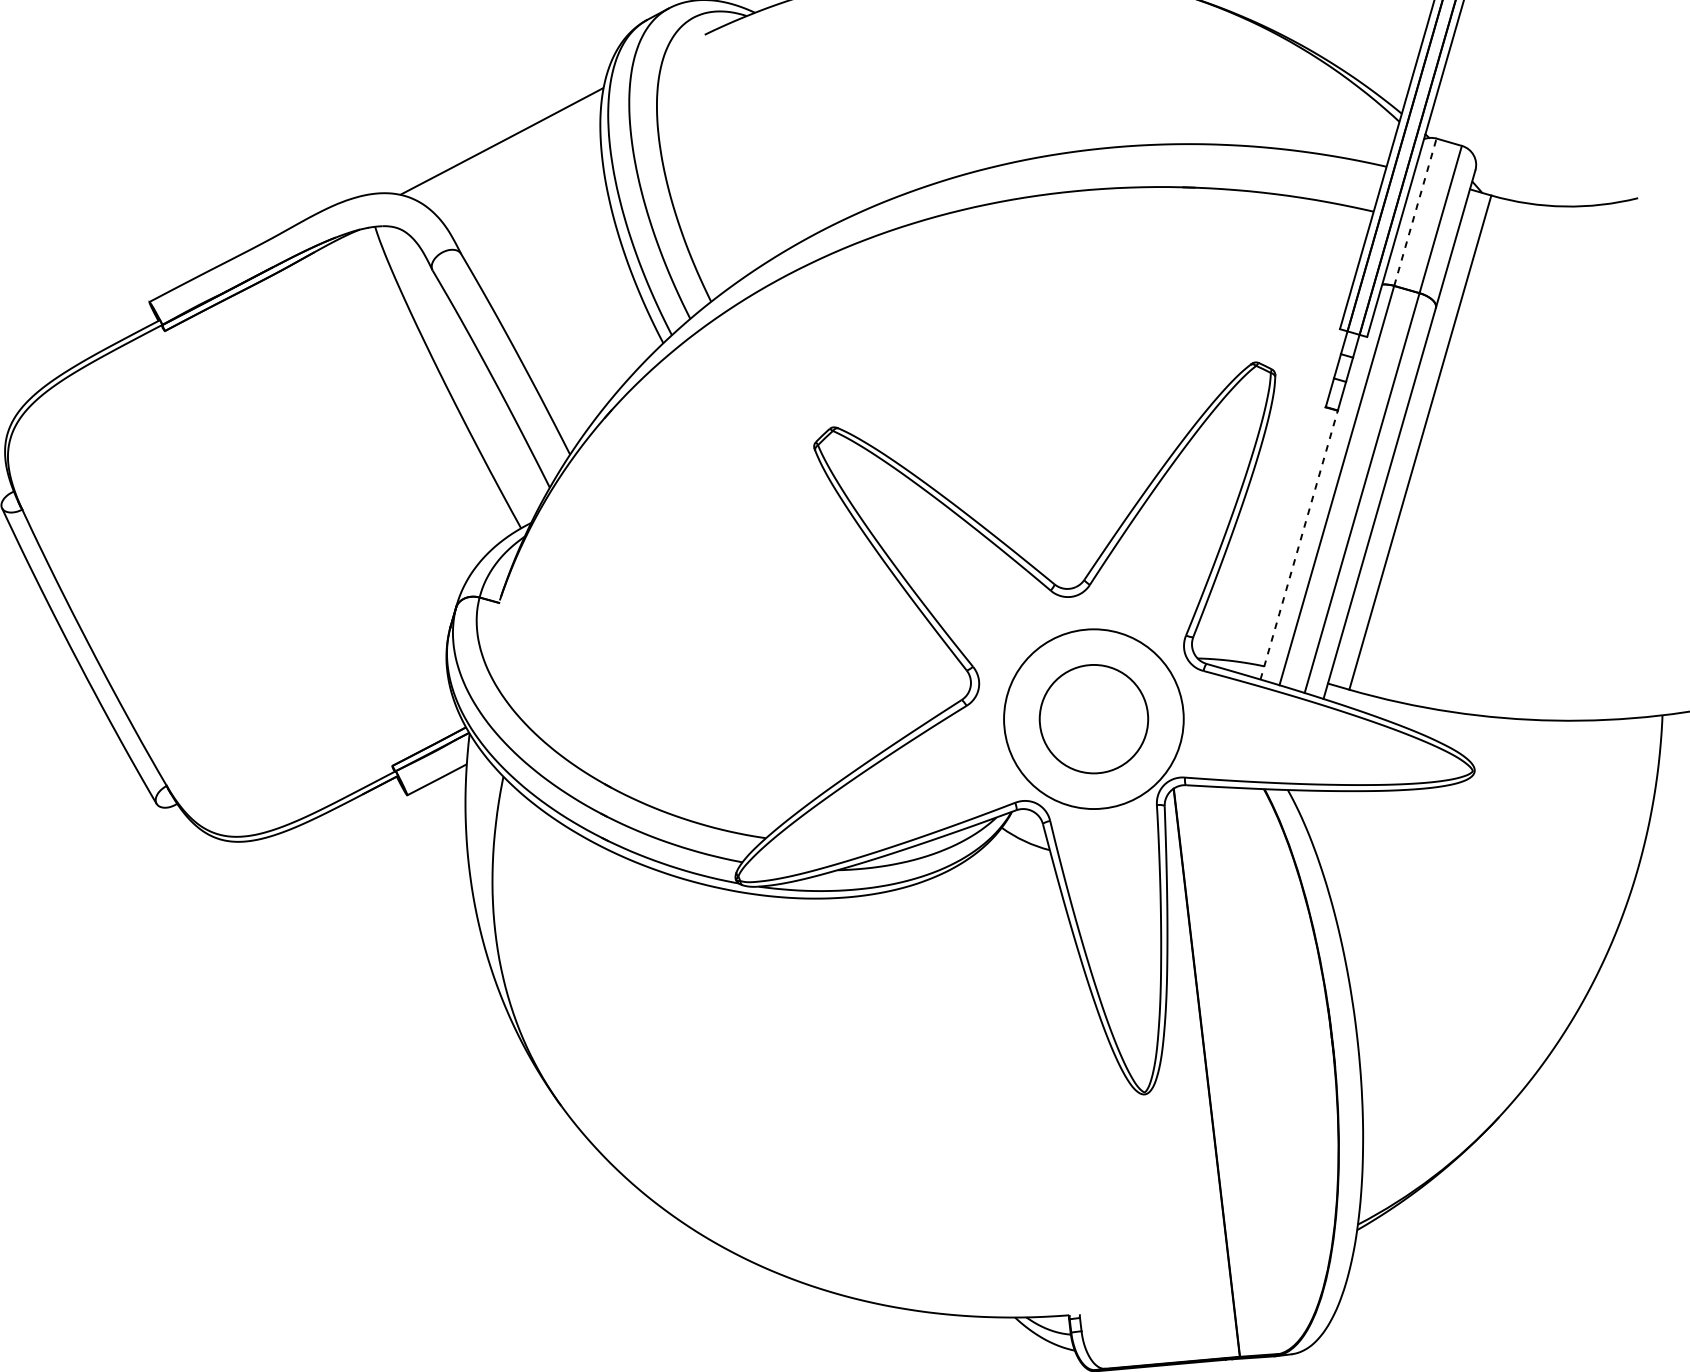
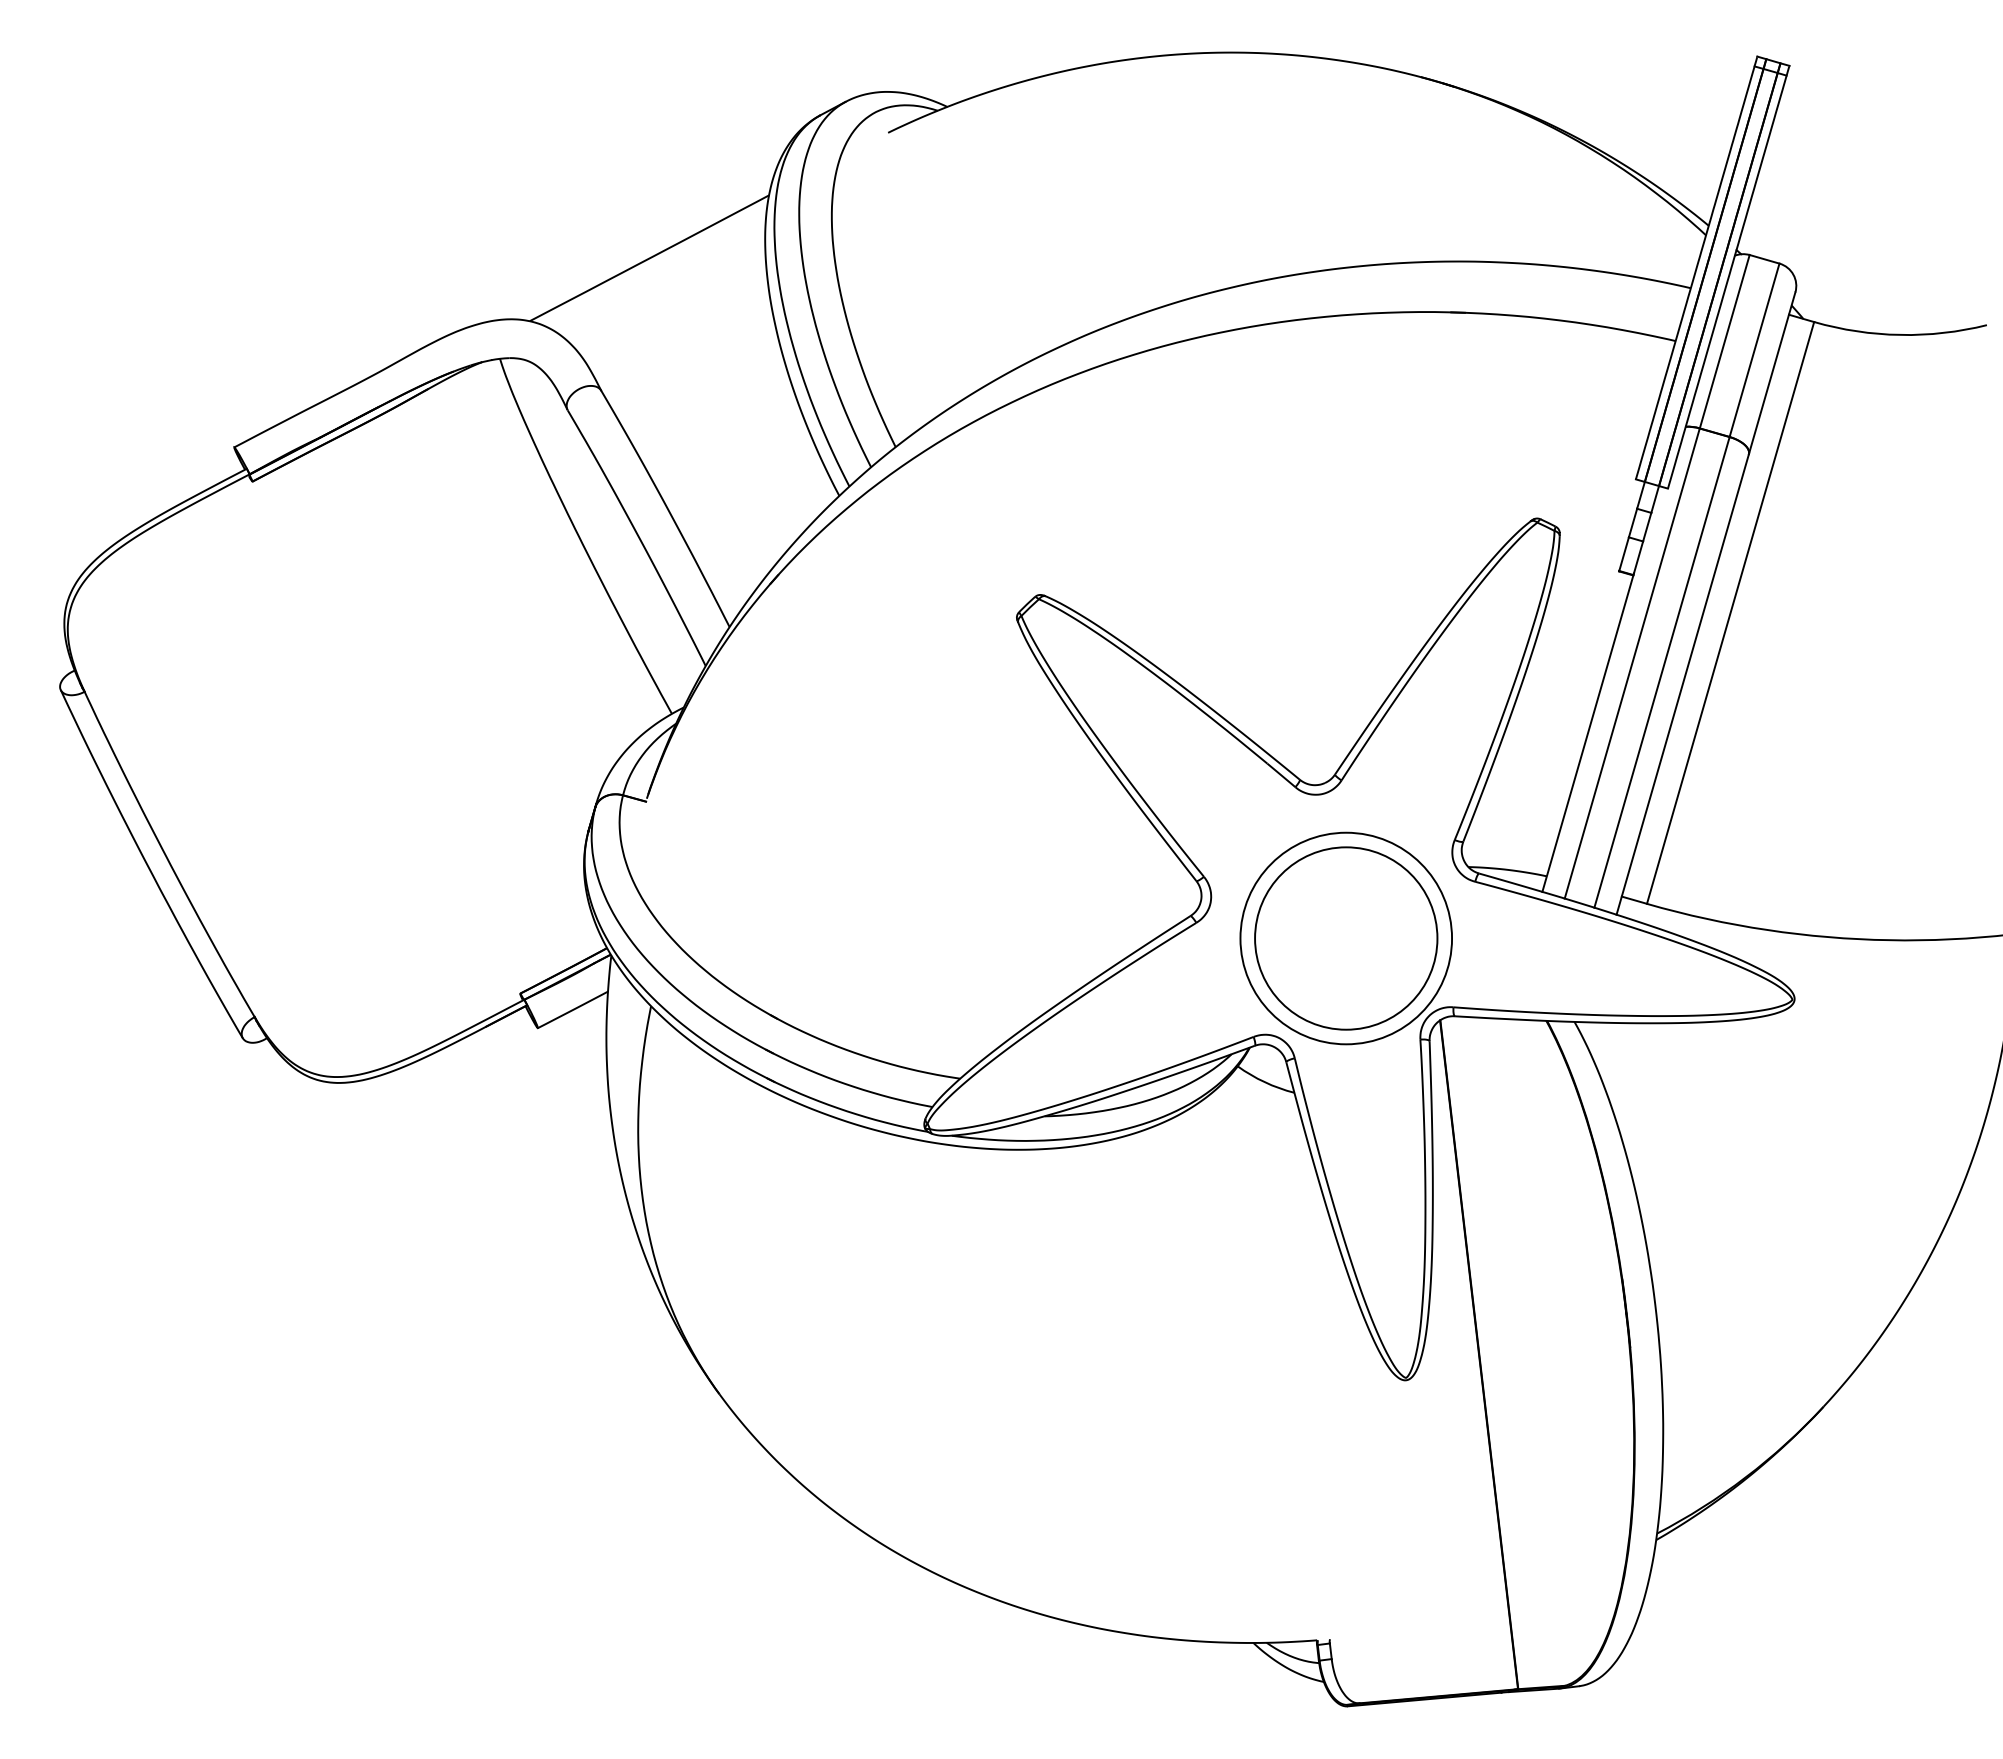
line: (1415, 212) -> (1724, 341), dashed -> solid
line: (1299, 544) -> (1588, 732), dashed -> solid
circle: (1094, 719) -> (1346, 938), size x1.43

